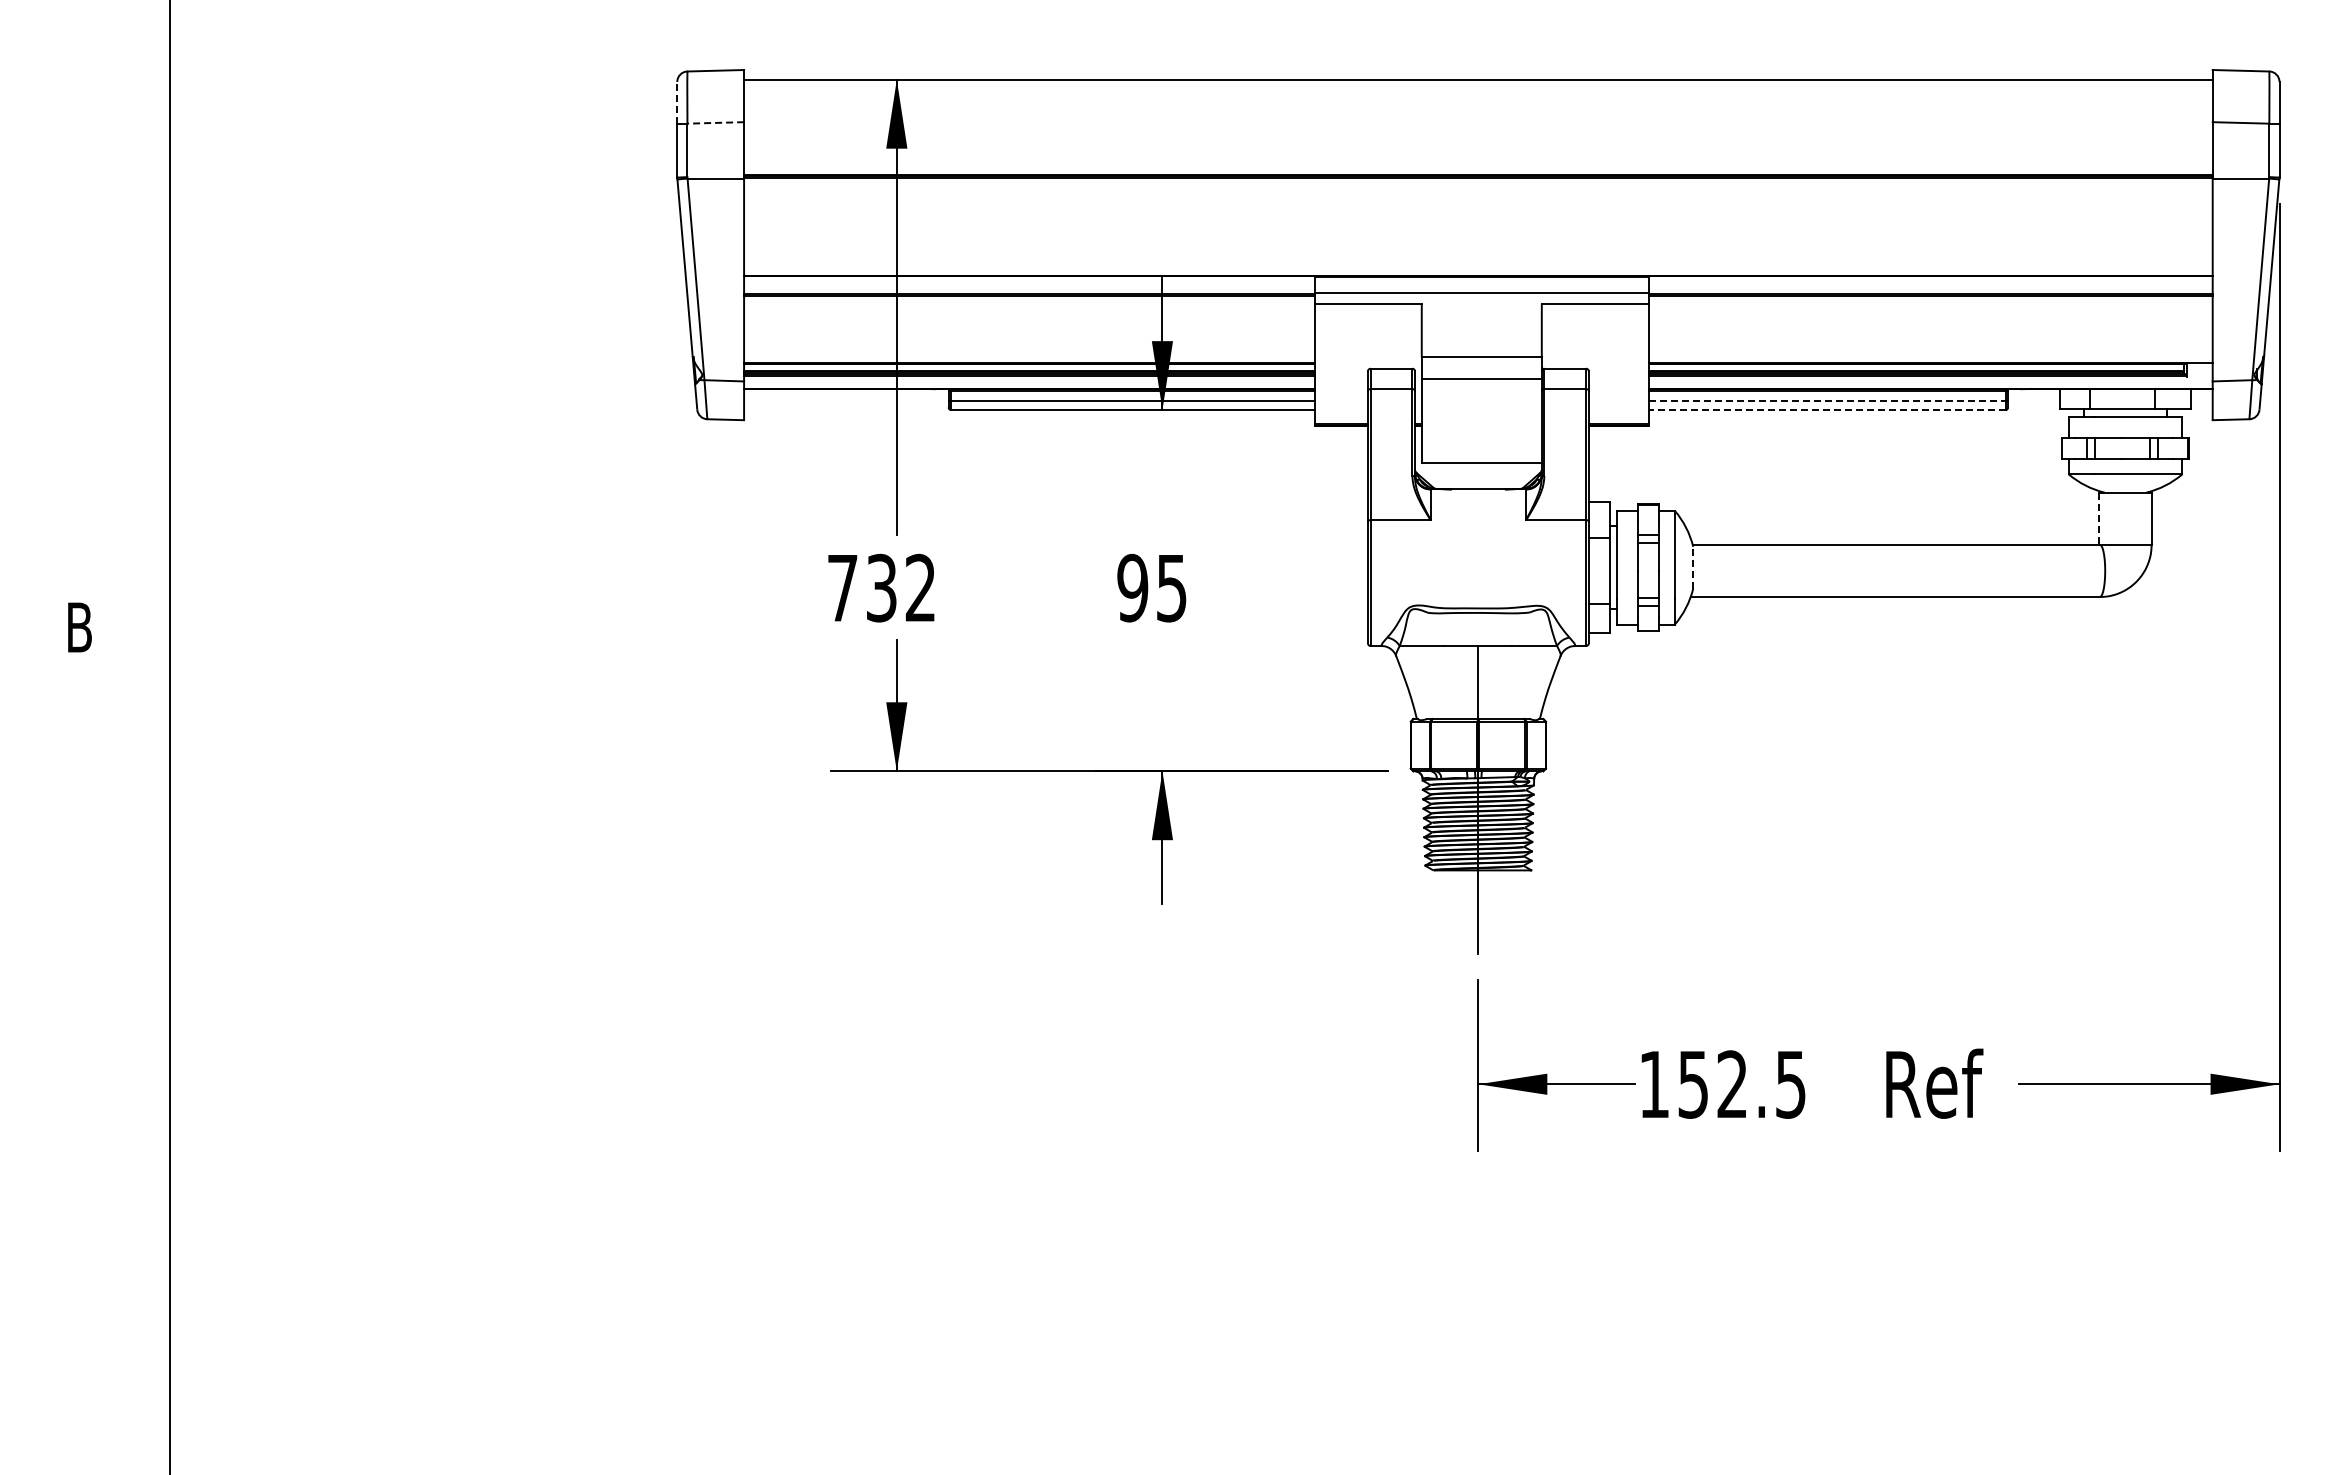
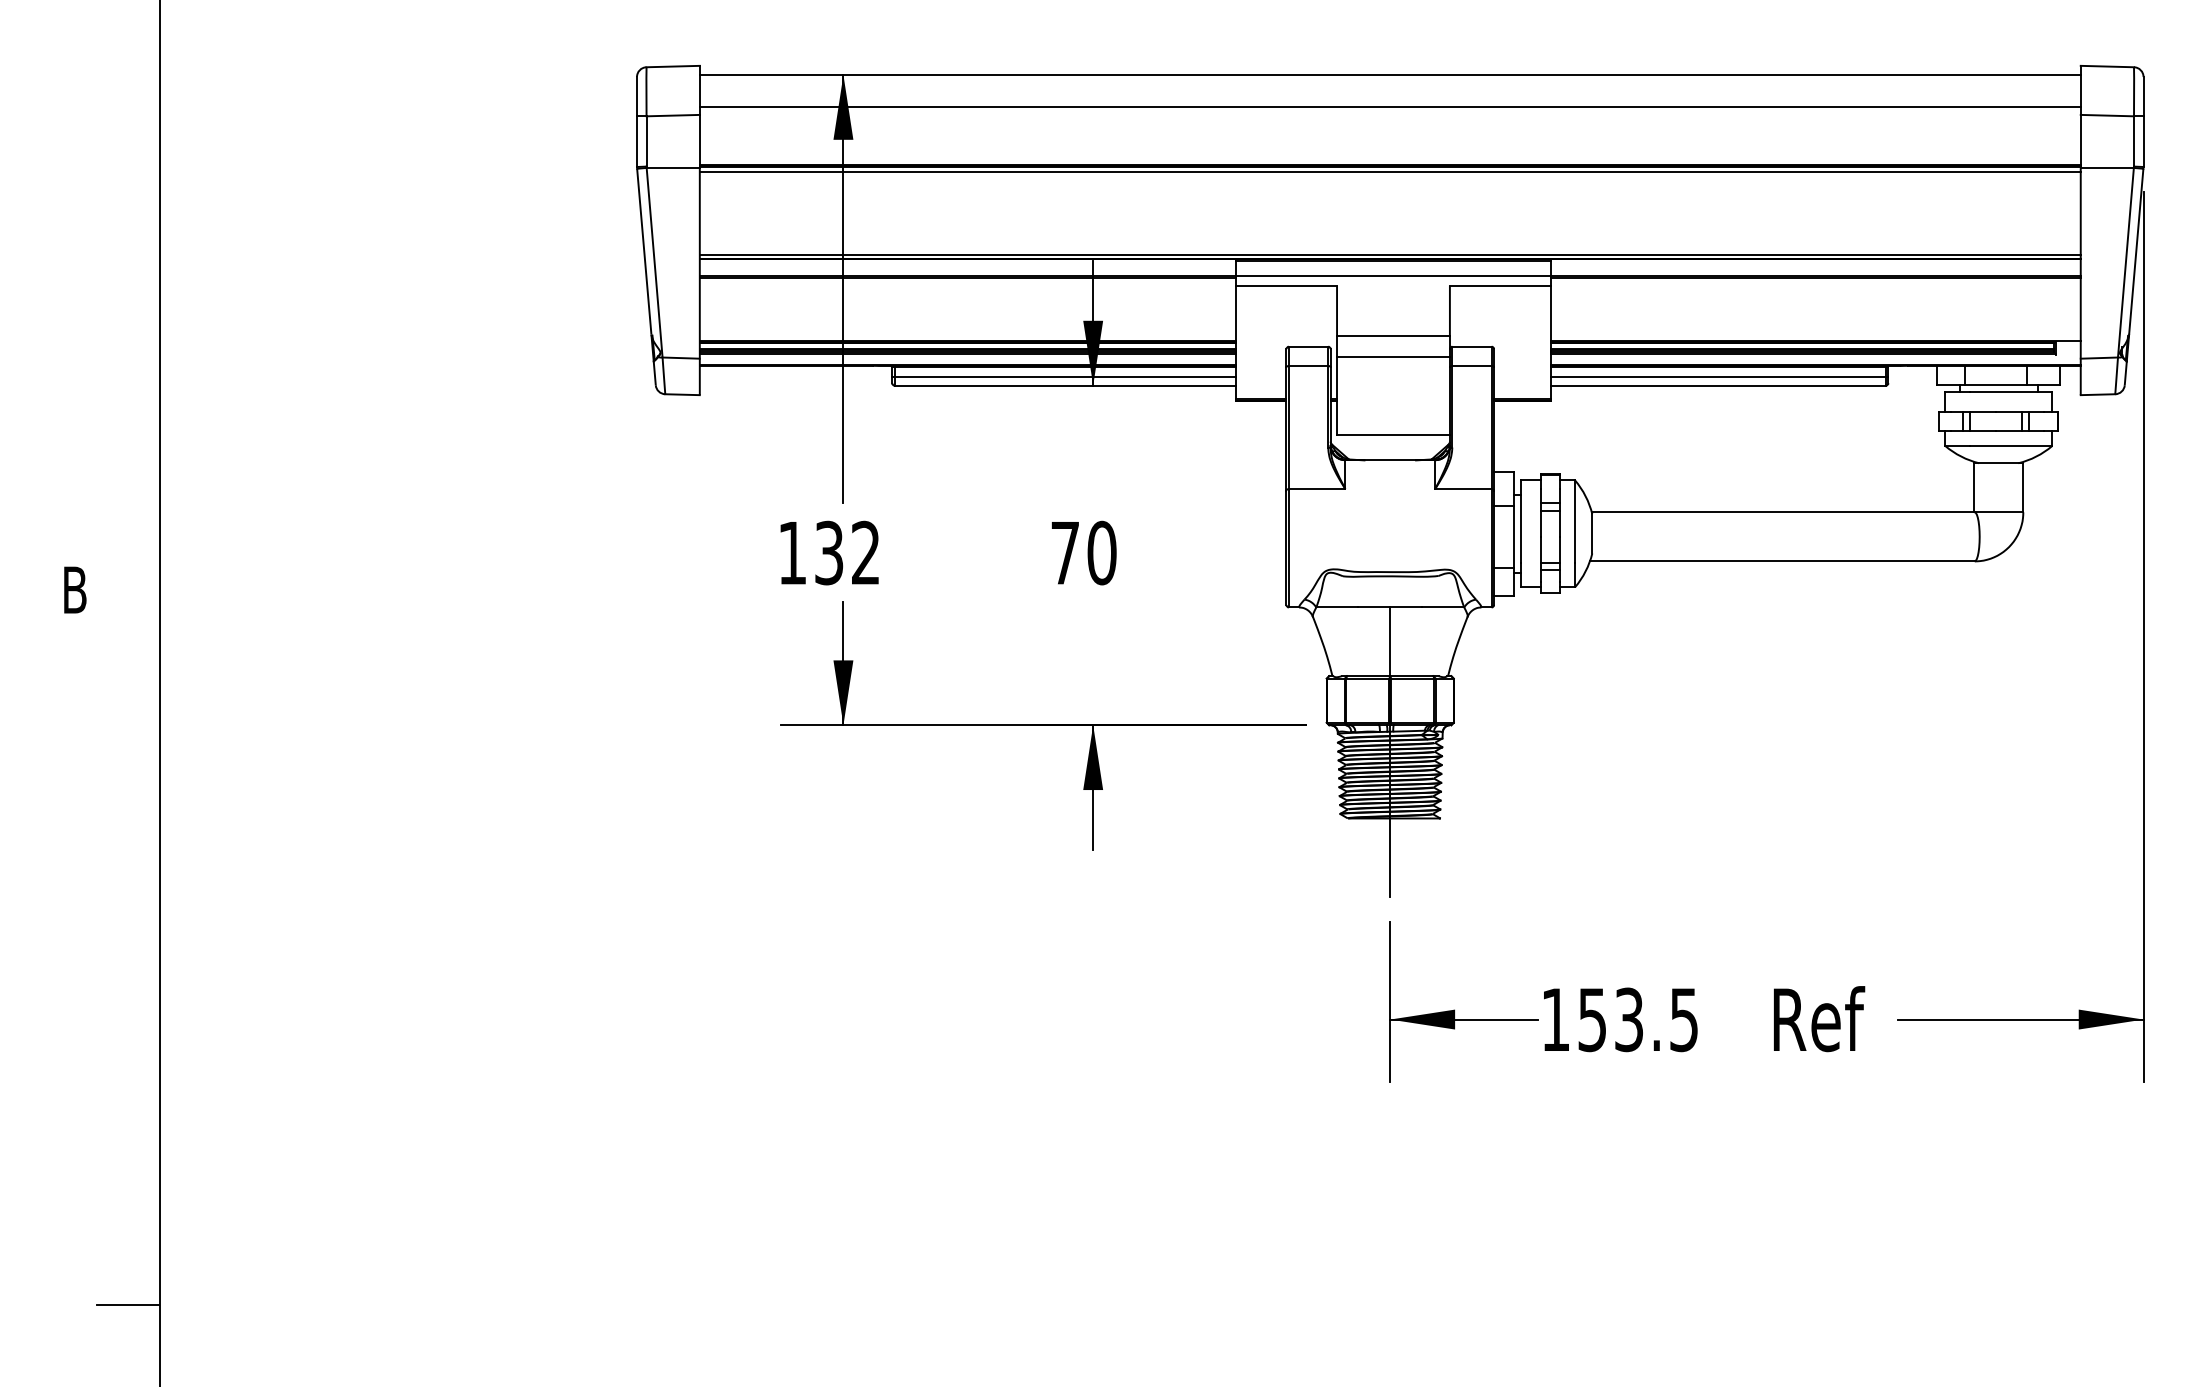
line: (677, 102) -> (637, 96), dashed -> solid
line: (1478, 113) -> (1390, 106), added
line: (715, 122) -> (672, 115), dashed -> solid
line: (1478, 183) -> (1390, 172), added
line: (1478, 271) -> (1390, 255), added
line: (1827, 400) -> (1718, 376), dashed -> solid
line: (1826, 410) -> (1717, 386), dashed -> solid
line: (2099, 519) -> (1974, 488), dashed -> solid
line: (1693, 567) -> (1592, 533), dashed -> solid
text: (1152, 587) -> (1083, 552), 95 -> 70
text: (842, 588) -> (792, 553), 732 -> 132
text: (1732, 1084) -> (1629, 1019), 152.5 -> 153.5
line: (136, 1387) -> (128, 1304), added

